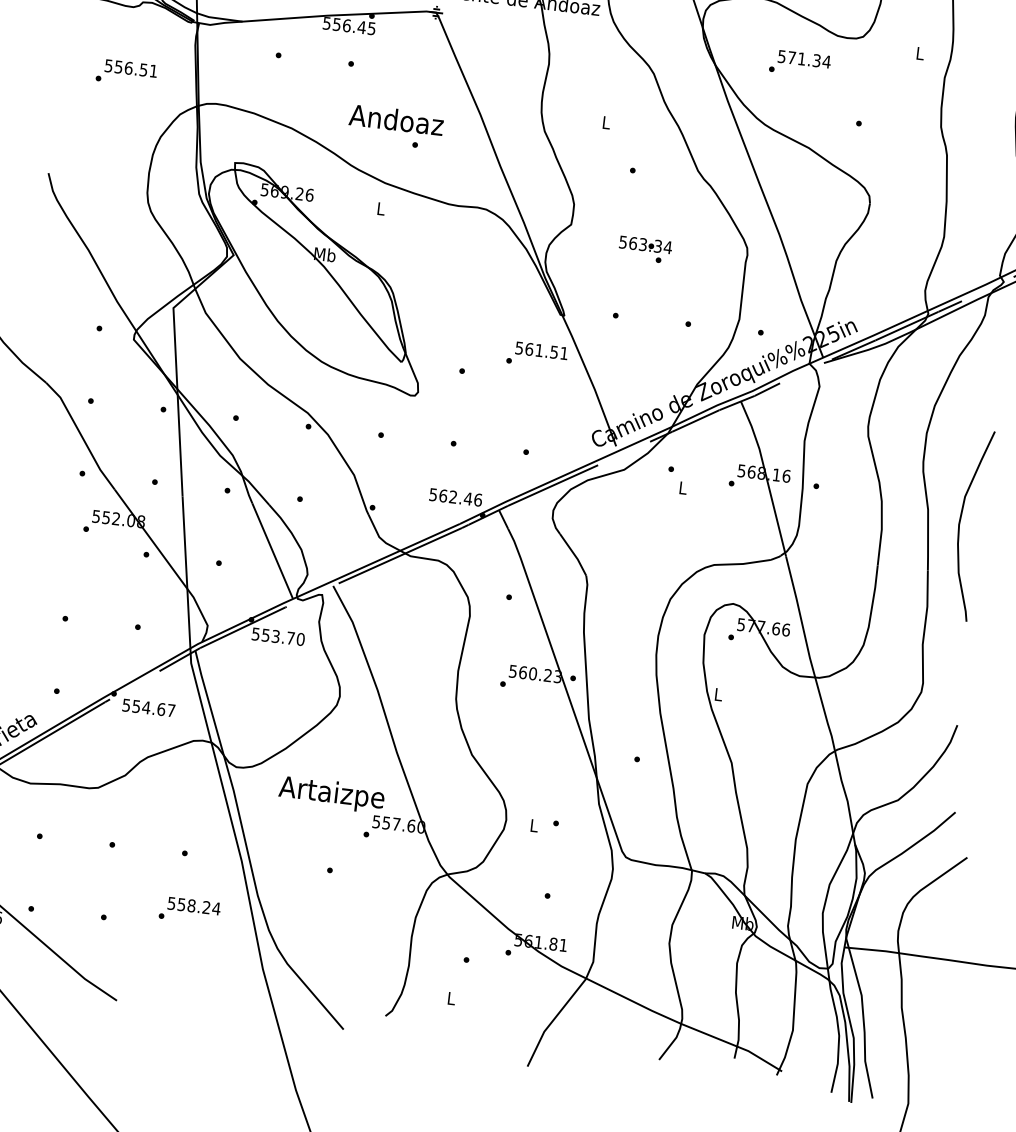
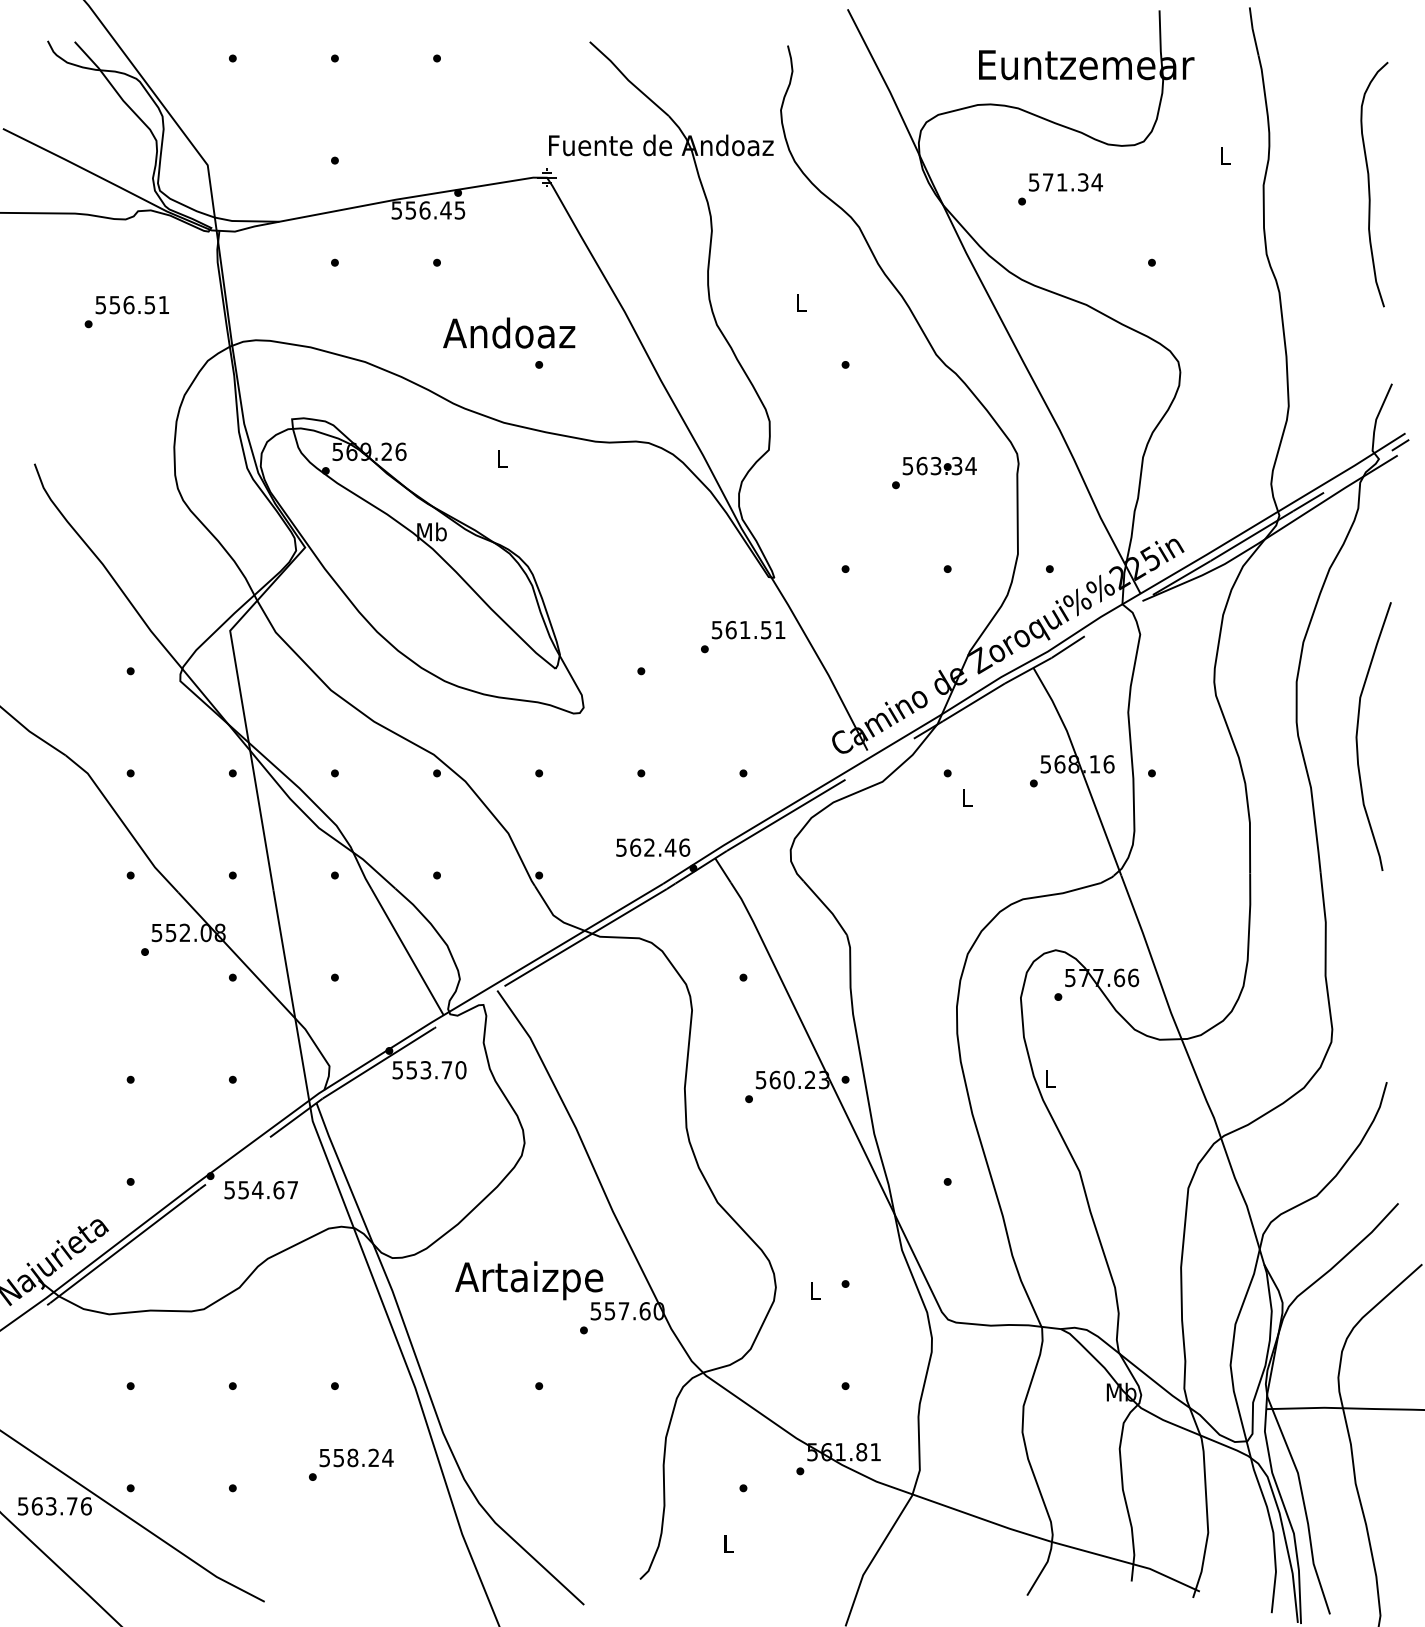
text: (645, 244) -> (939, 465), moved
curve: (959, 524) -> (1357, 736), moved

